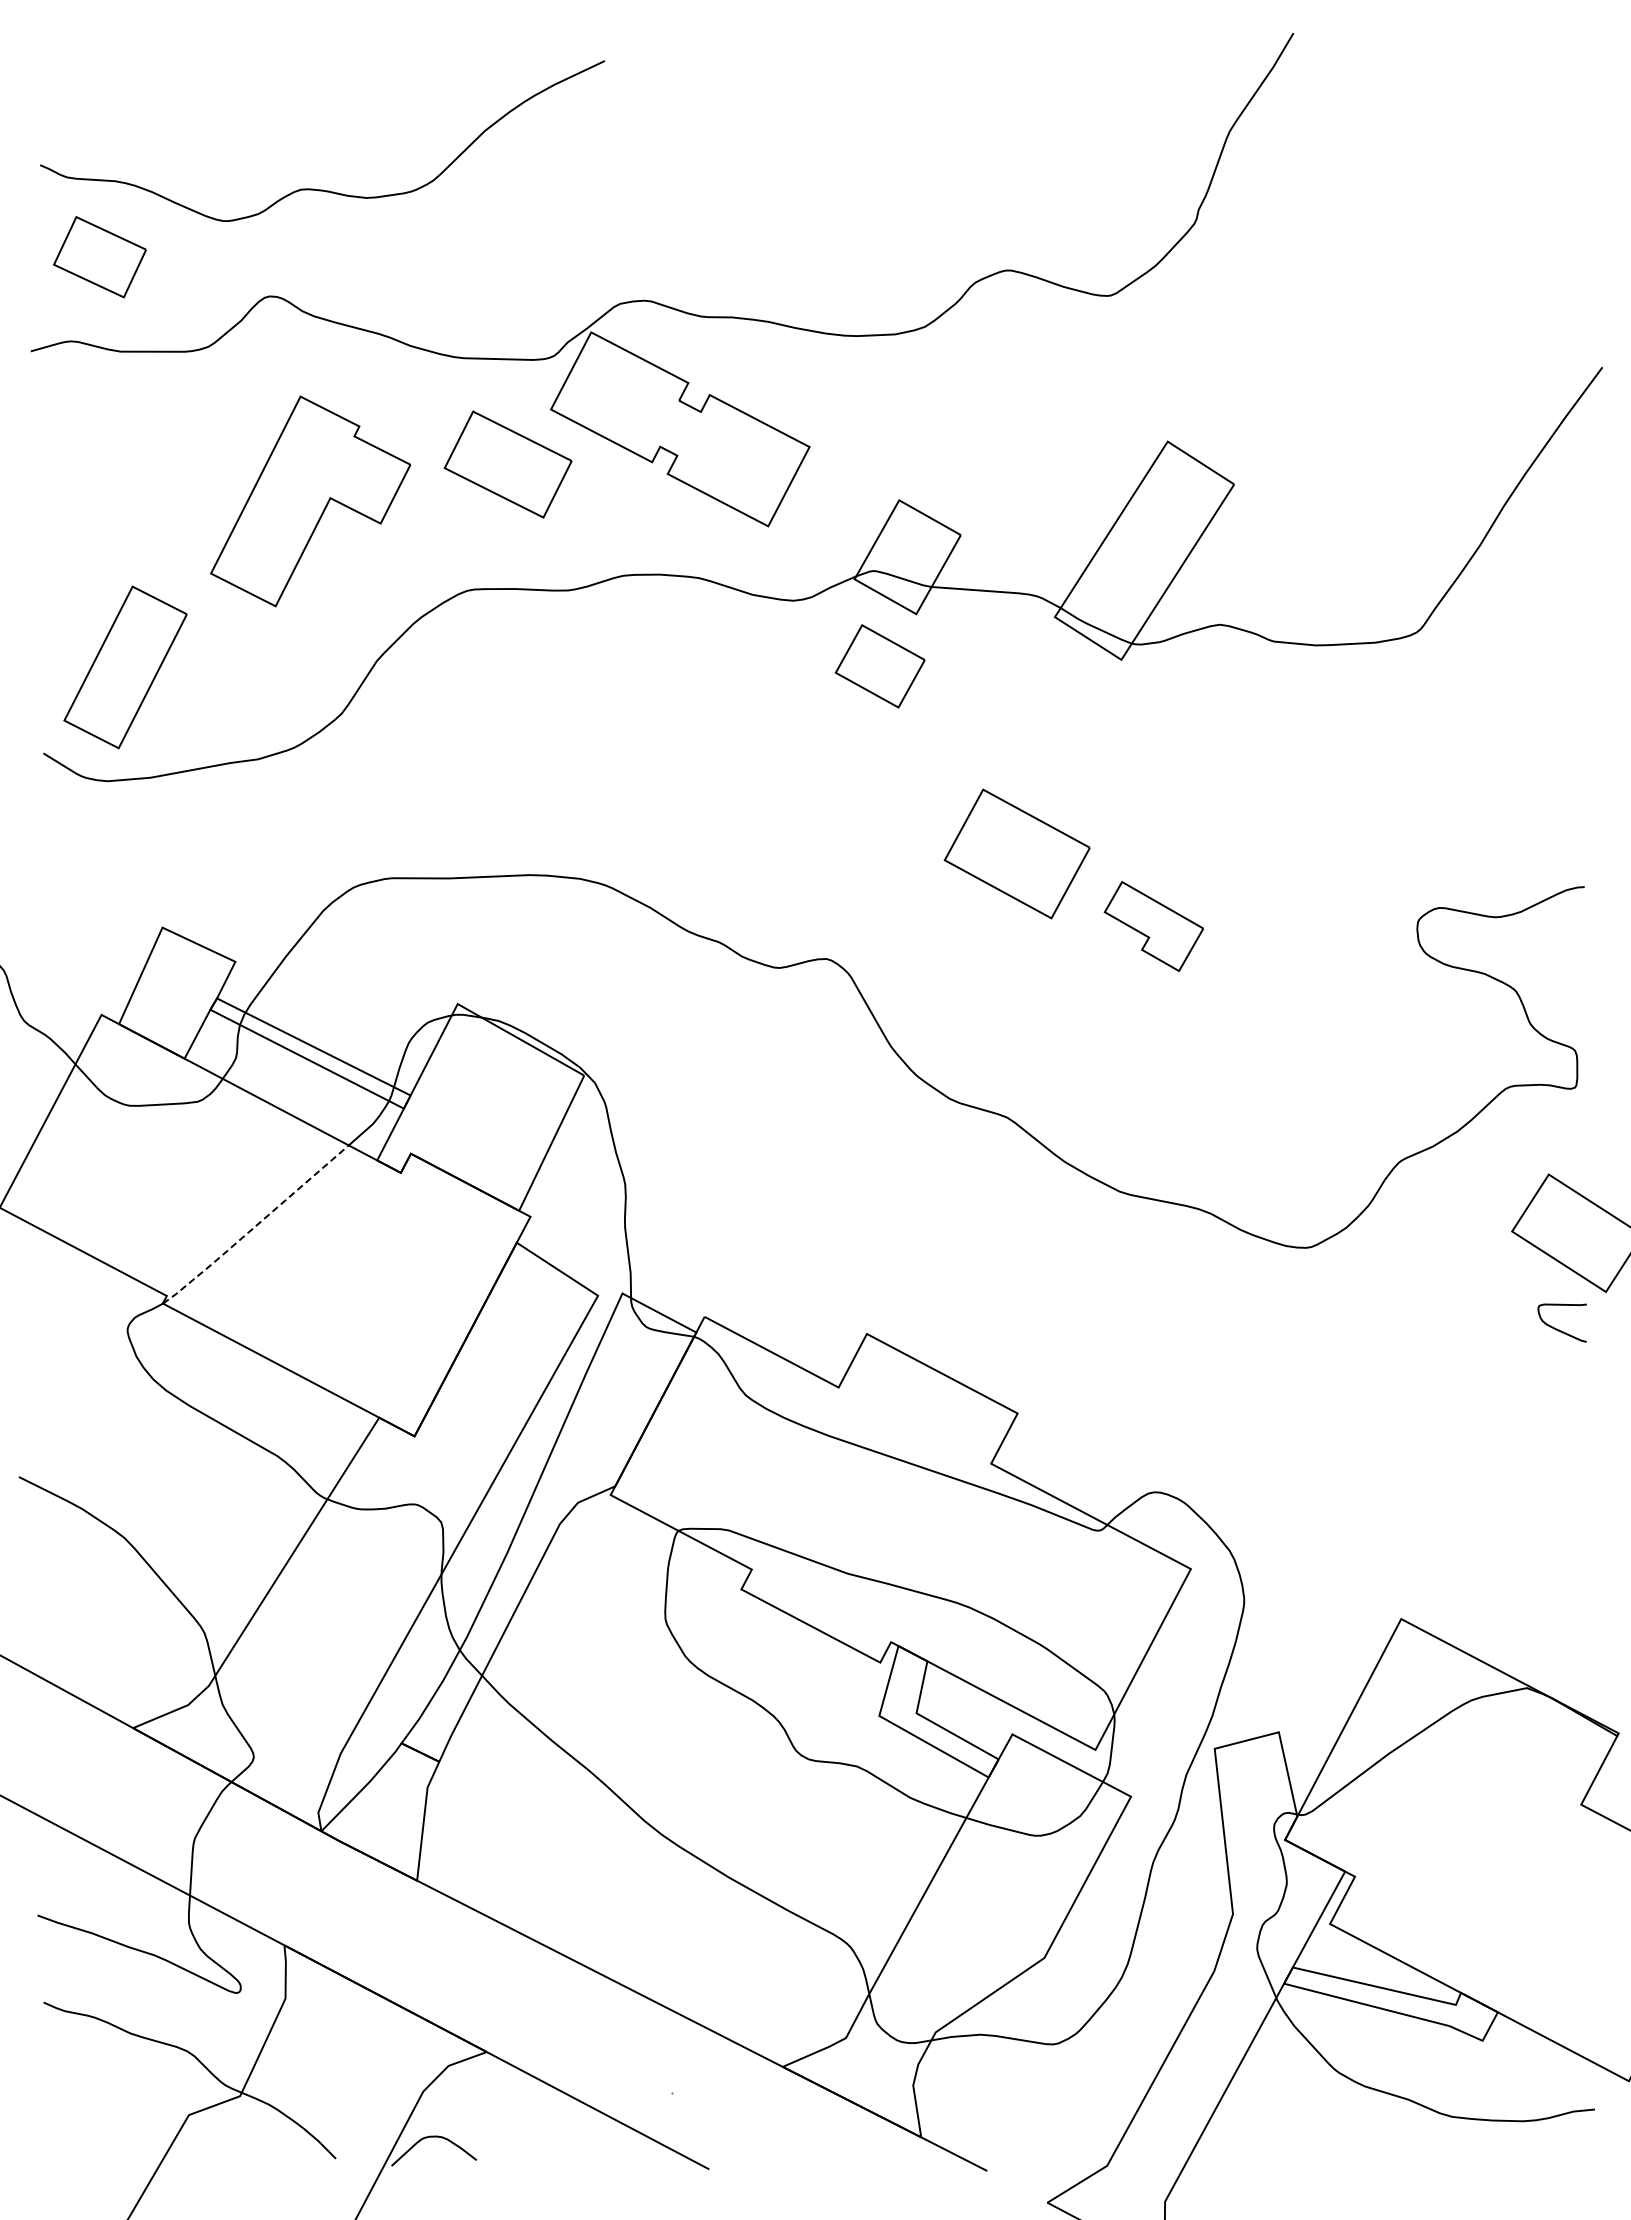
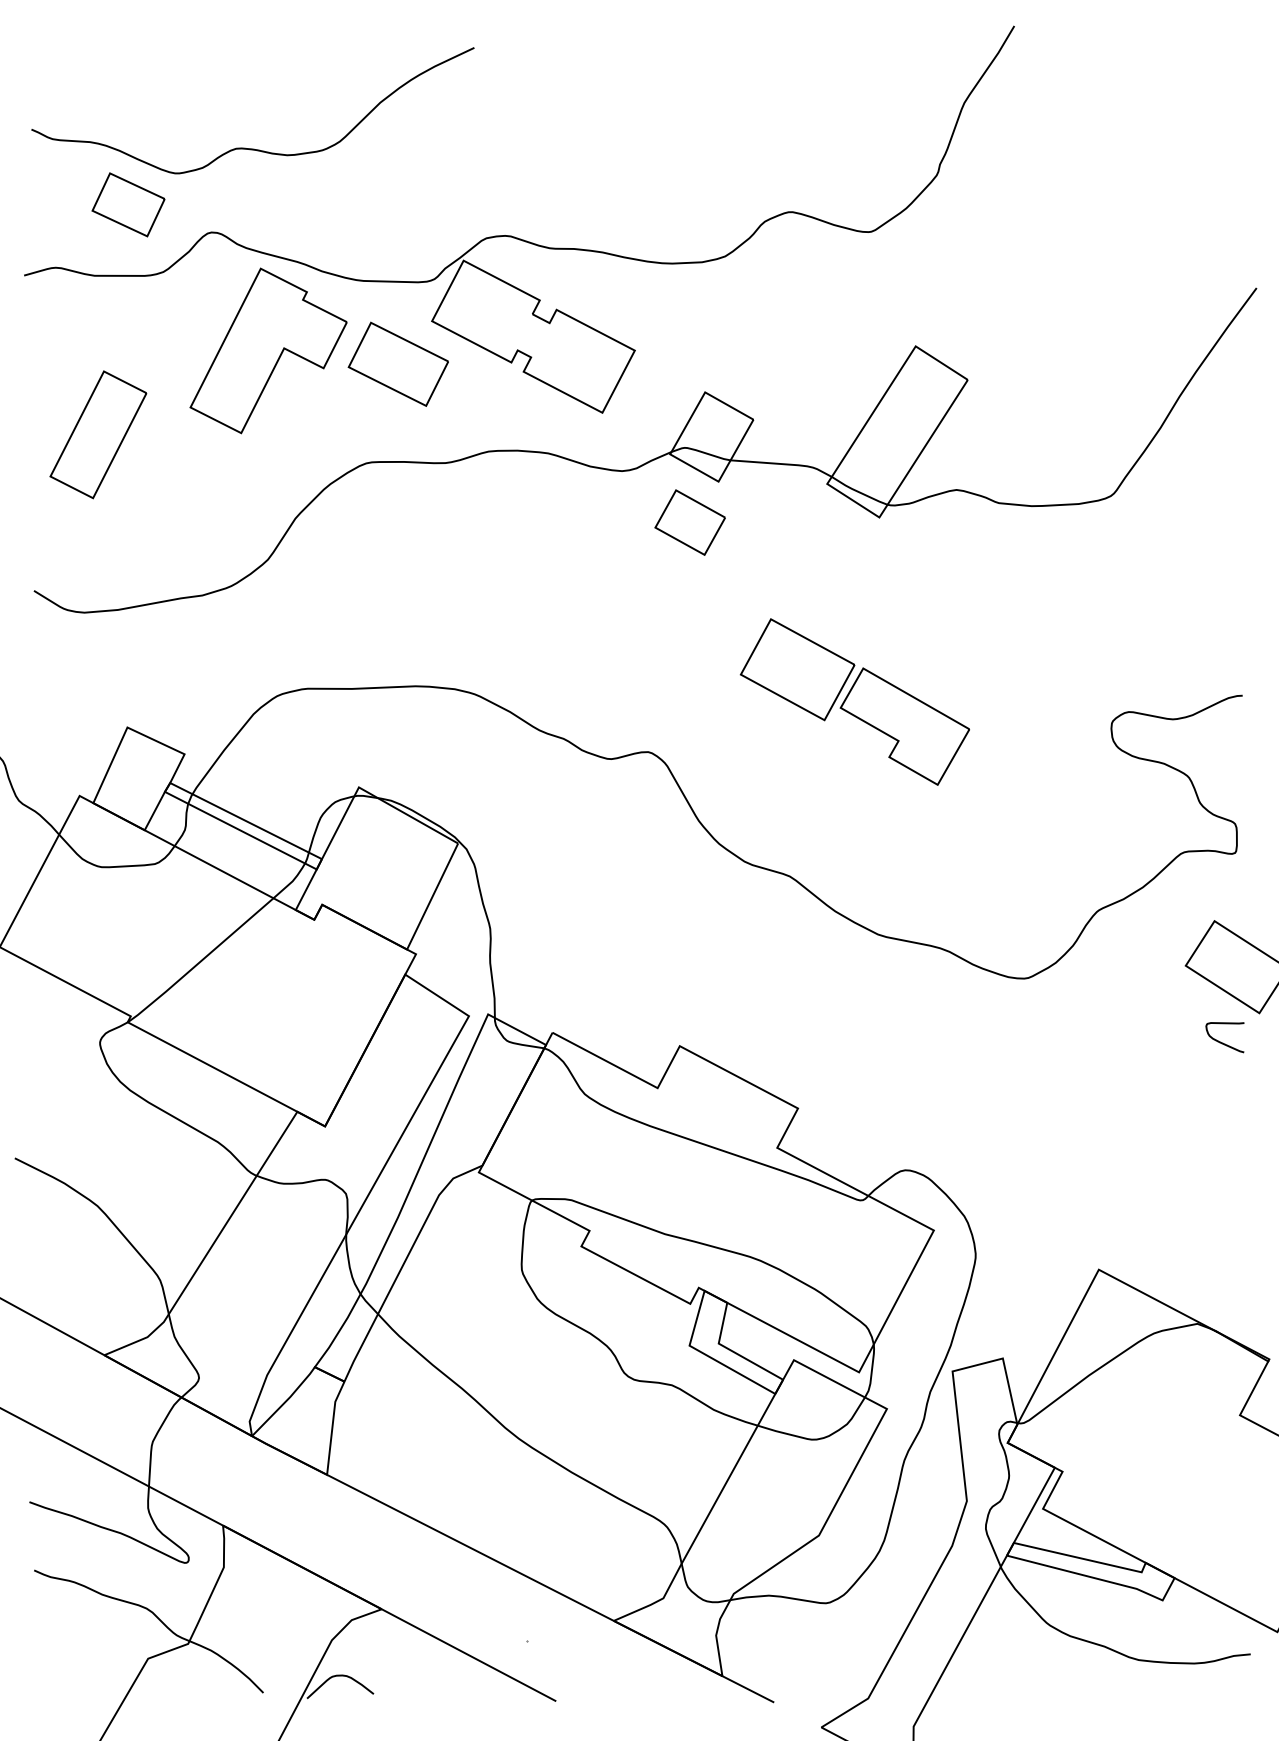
part: (99, 257) -> (128, 205), moved
part: (310, 501) -> (268, 350), moved
part: (125, 667) -> (98, 434), moved
part: (1153, 926) -> (904, 726), size x1.67
line: (256, 1225) -> (201, 961), dashed -> solid

